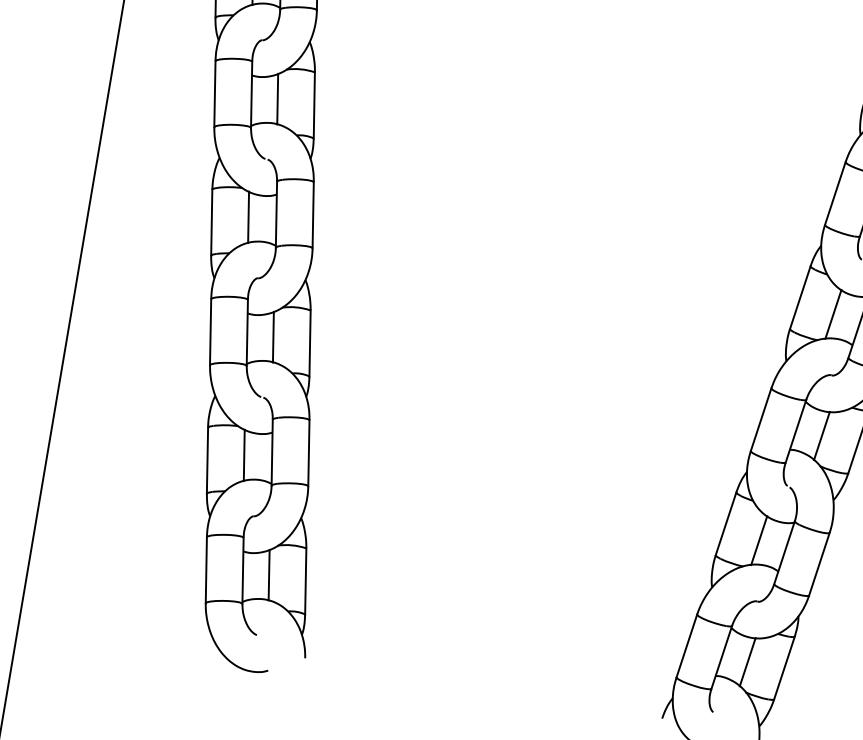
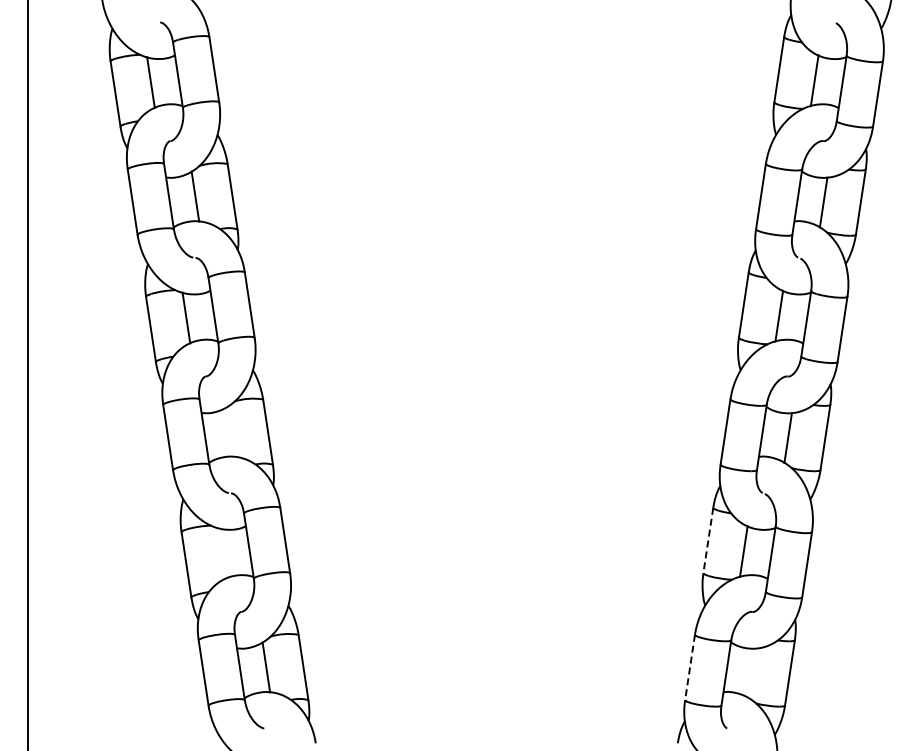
line: (273, 336) -> (230, 431), removed
line: (243, 455) -> (221, 553), removed
line: (726, 524) -> (708, 541), solid -> dashed
line: (686, 645) -> (689, 667), solid -> dashed
line: (747, 662) -> (752, 673), removed

